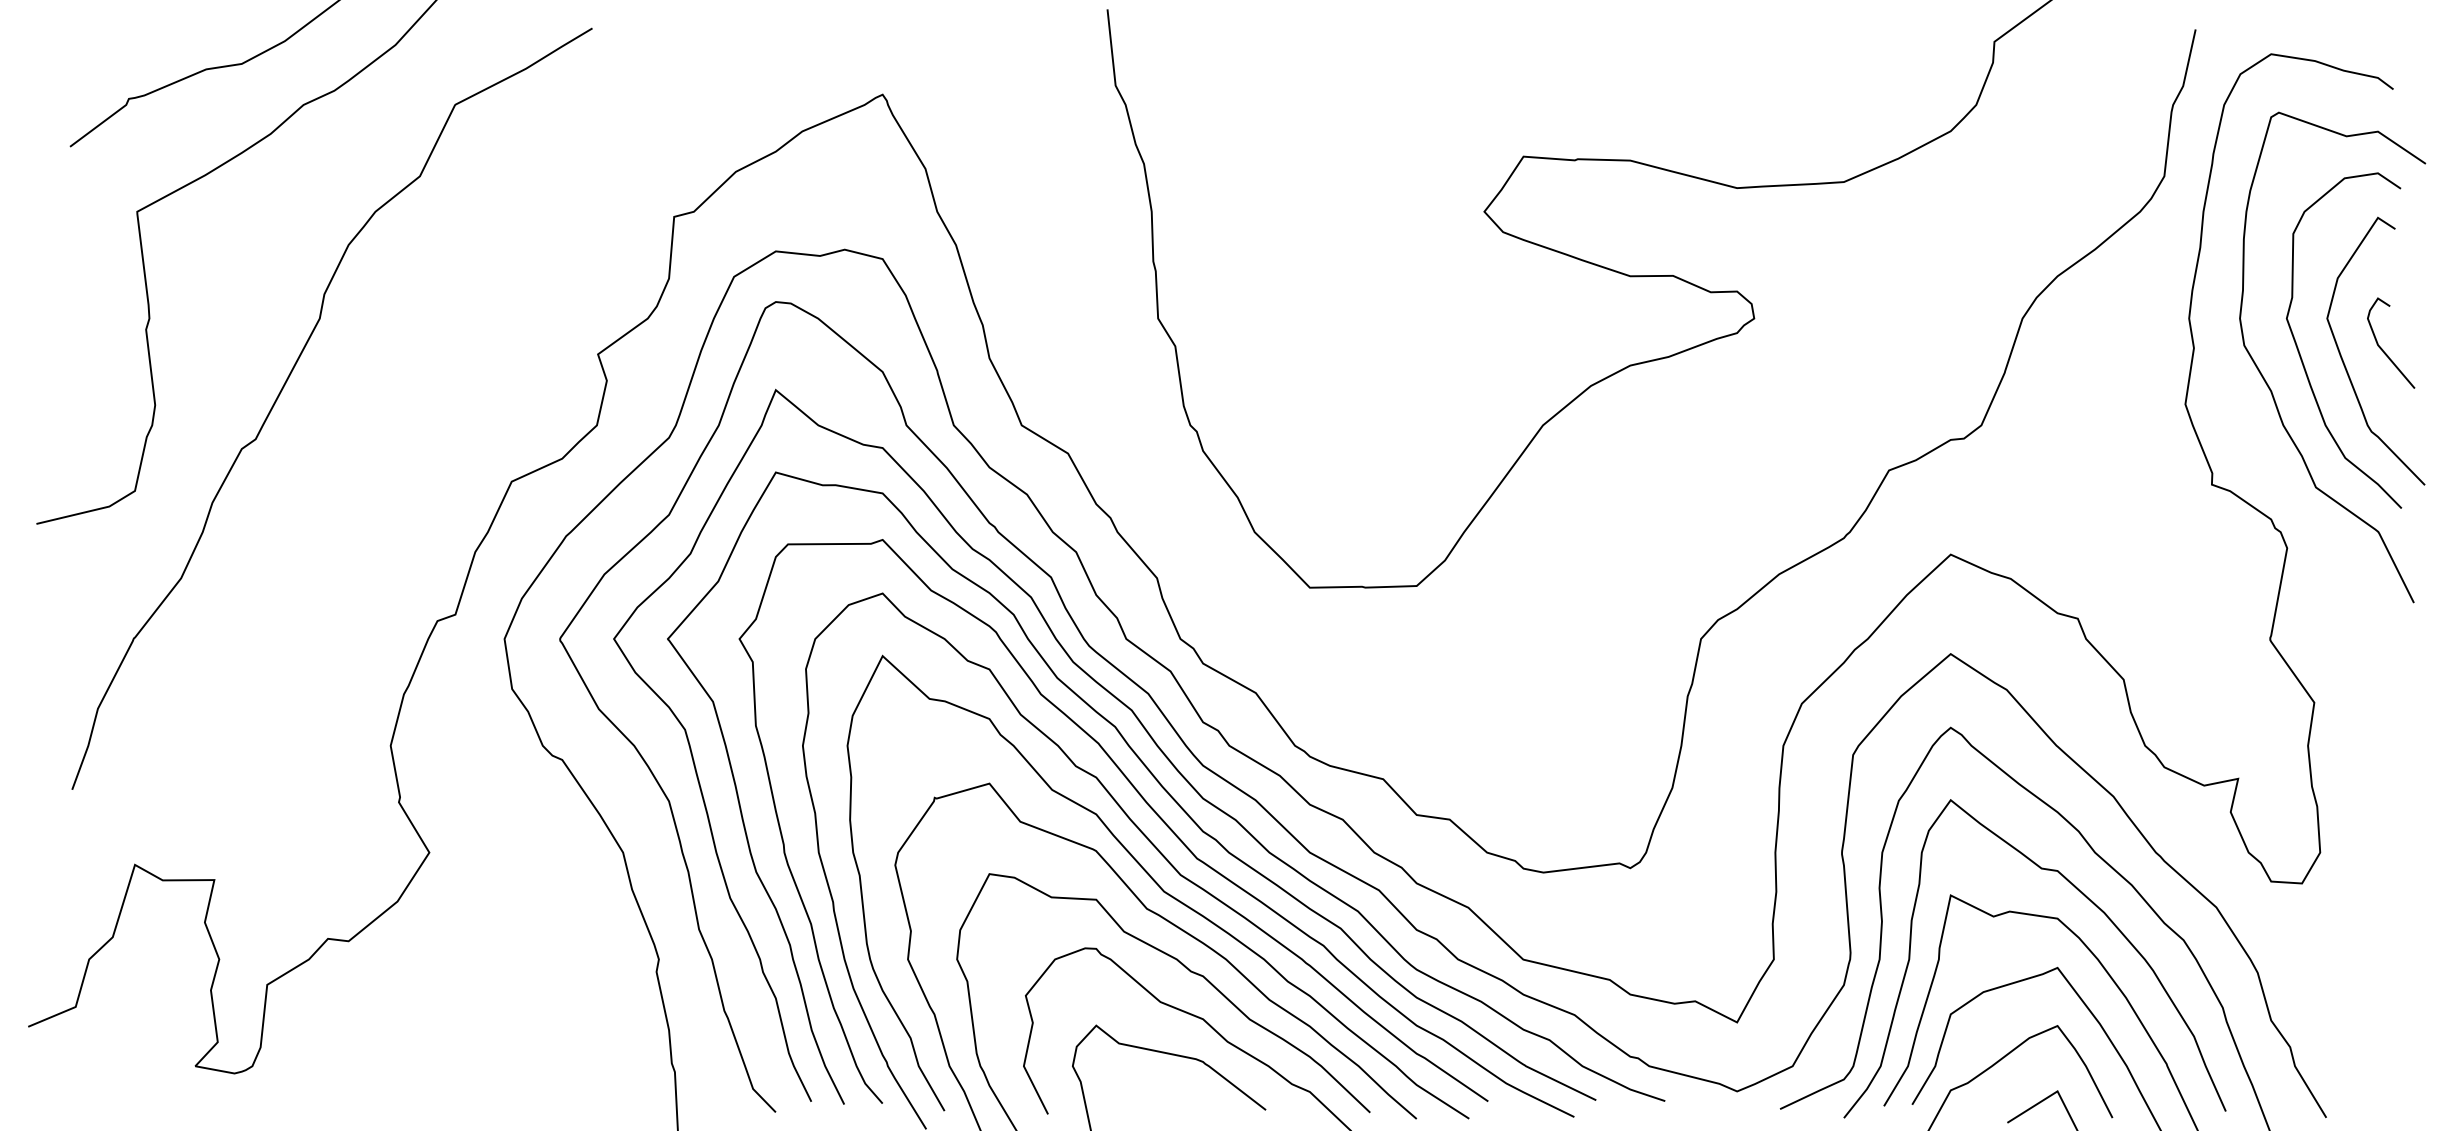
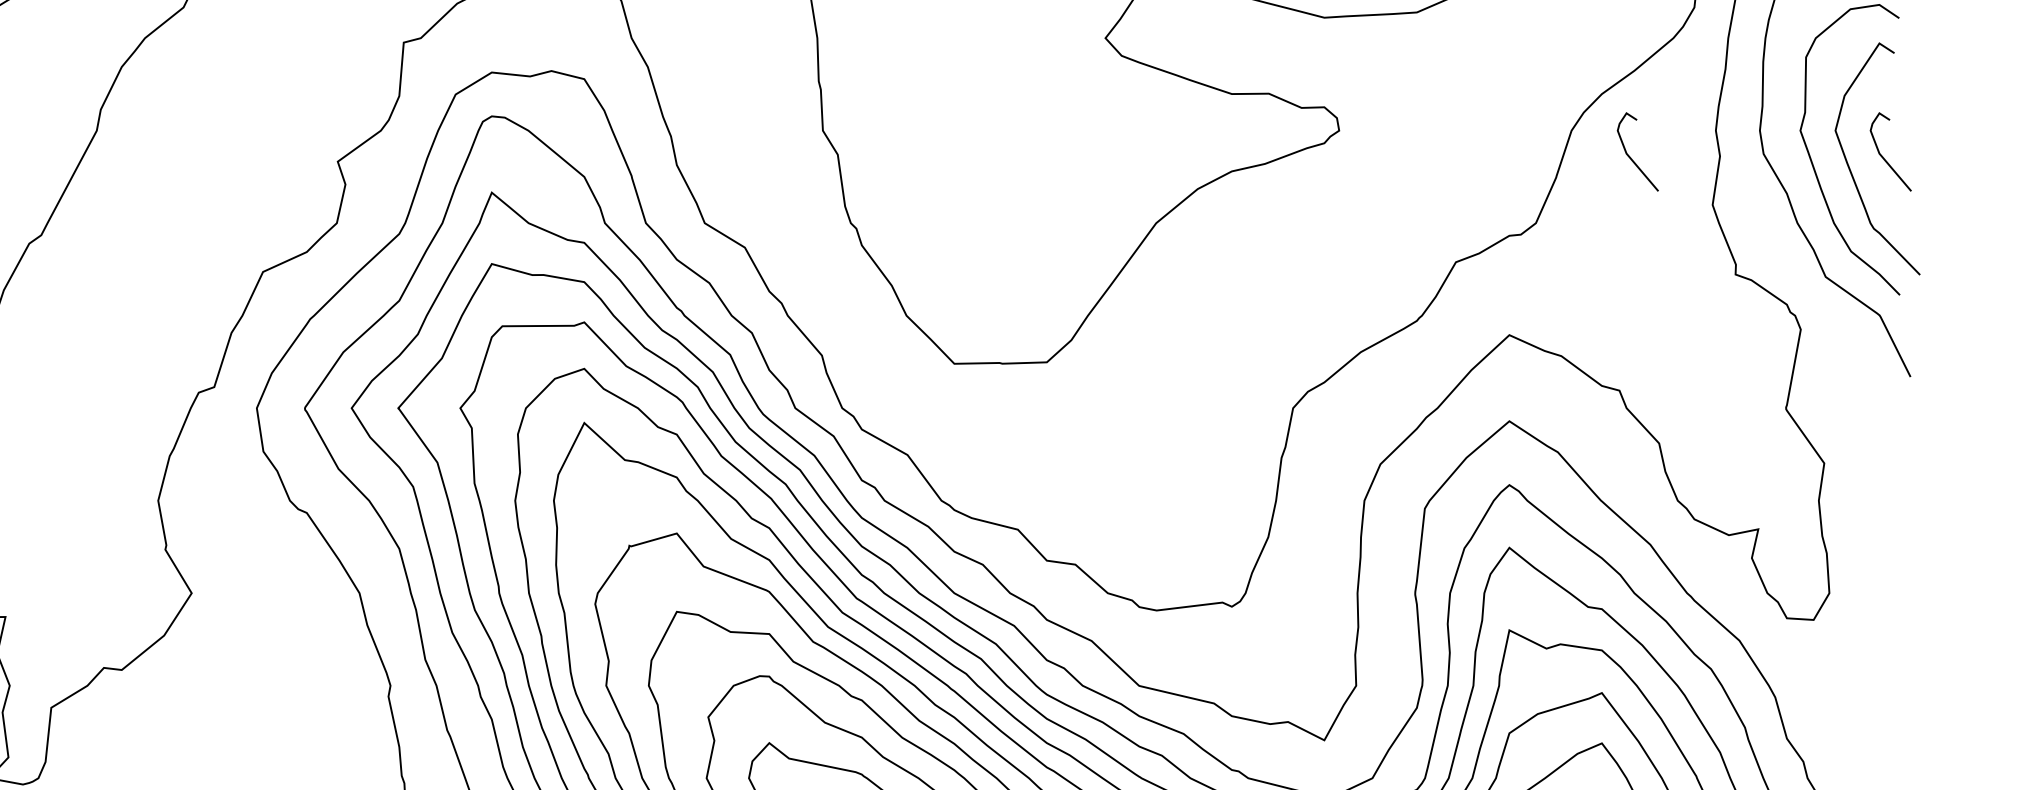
curve: (2091, 349) -> (1631, 157), added

